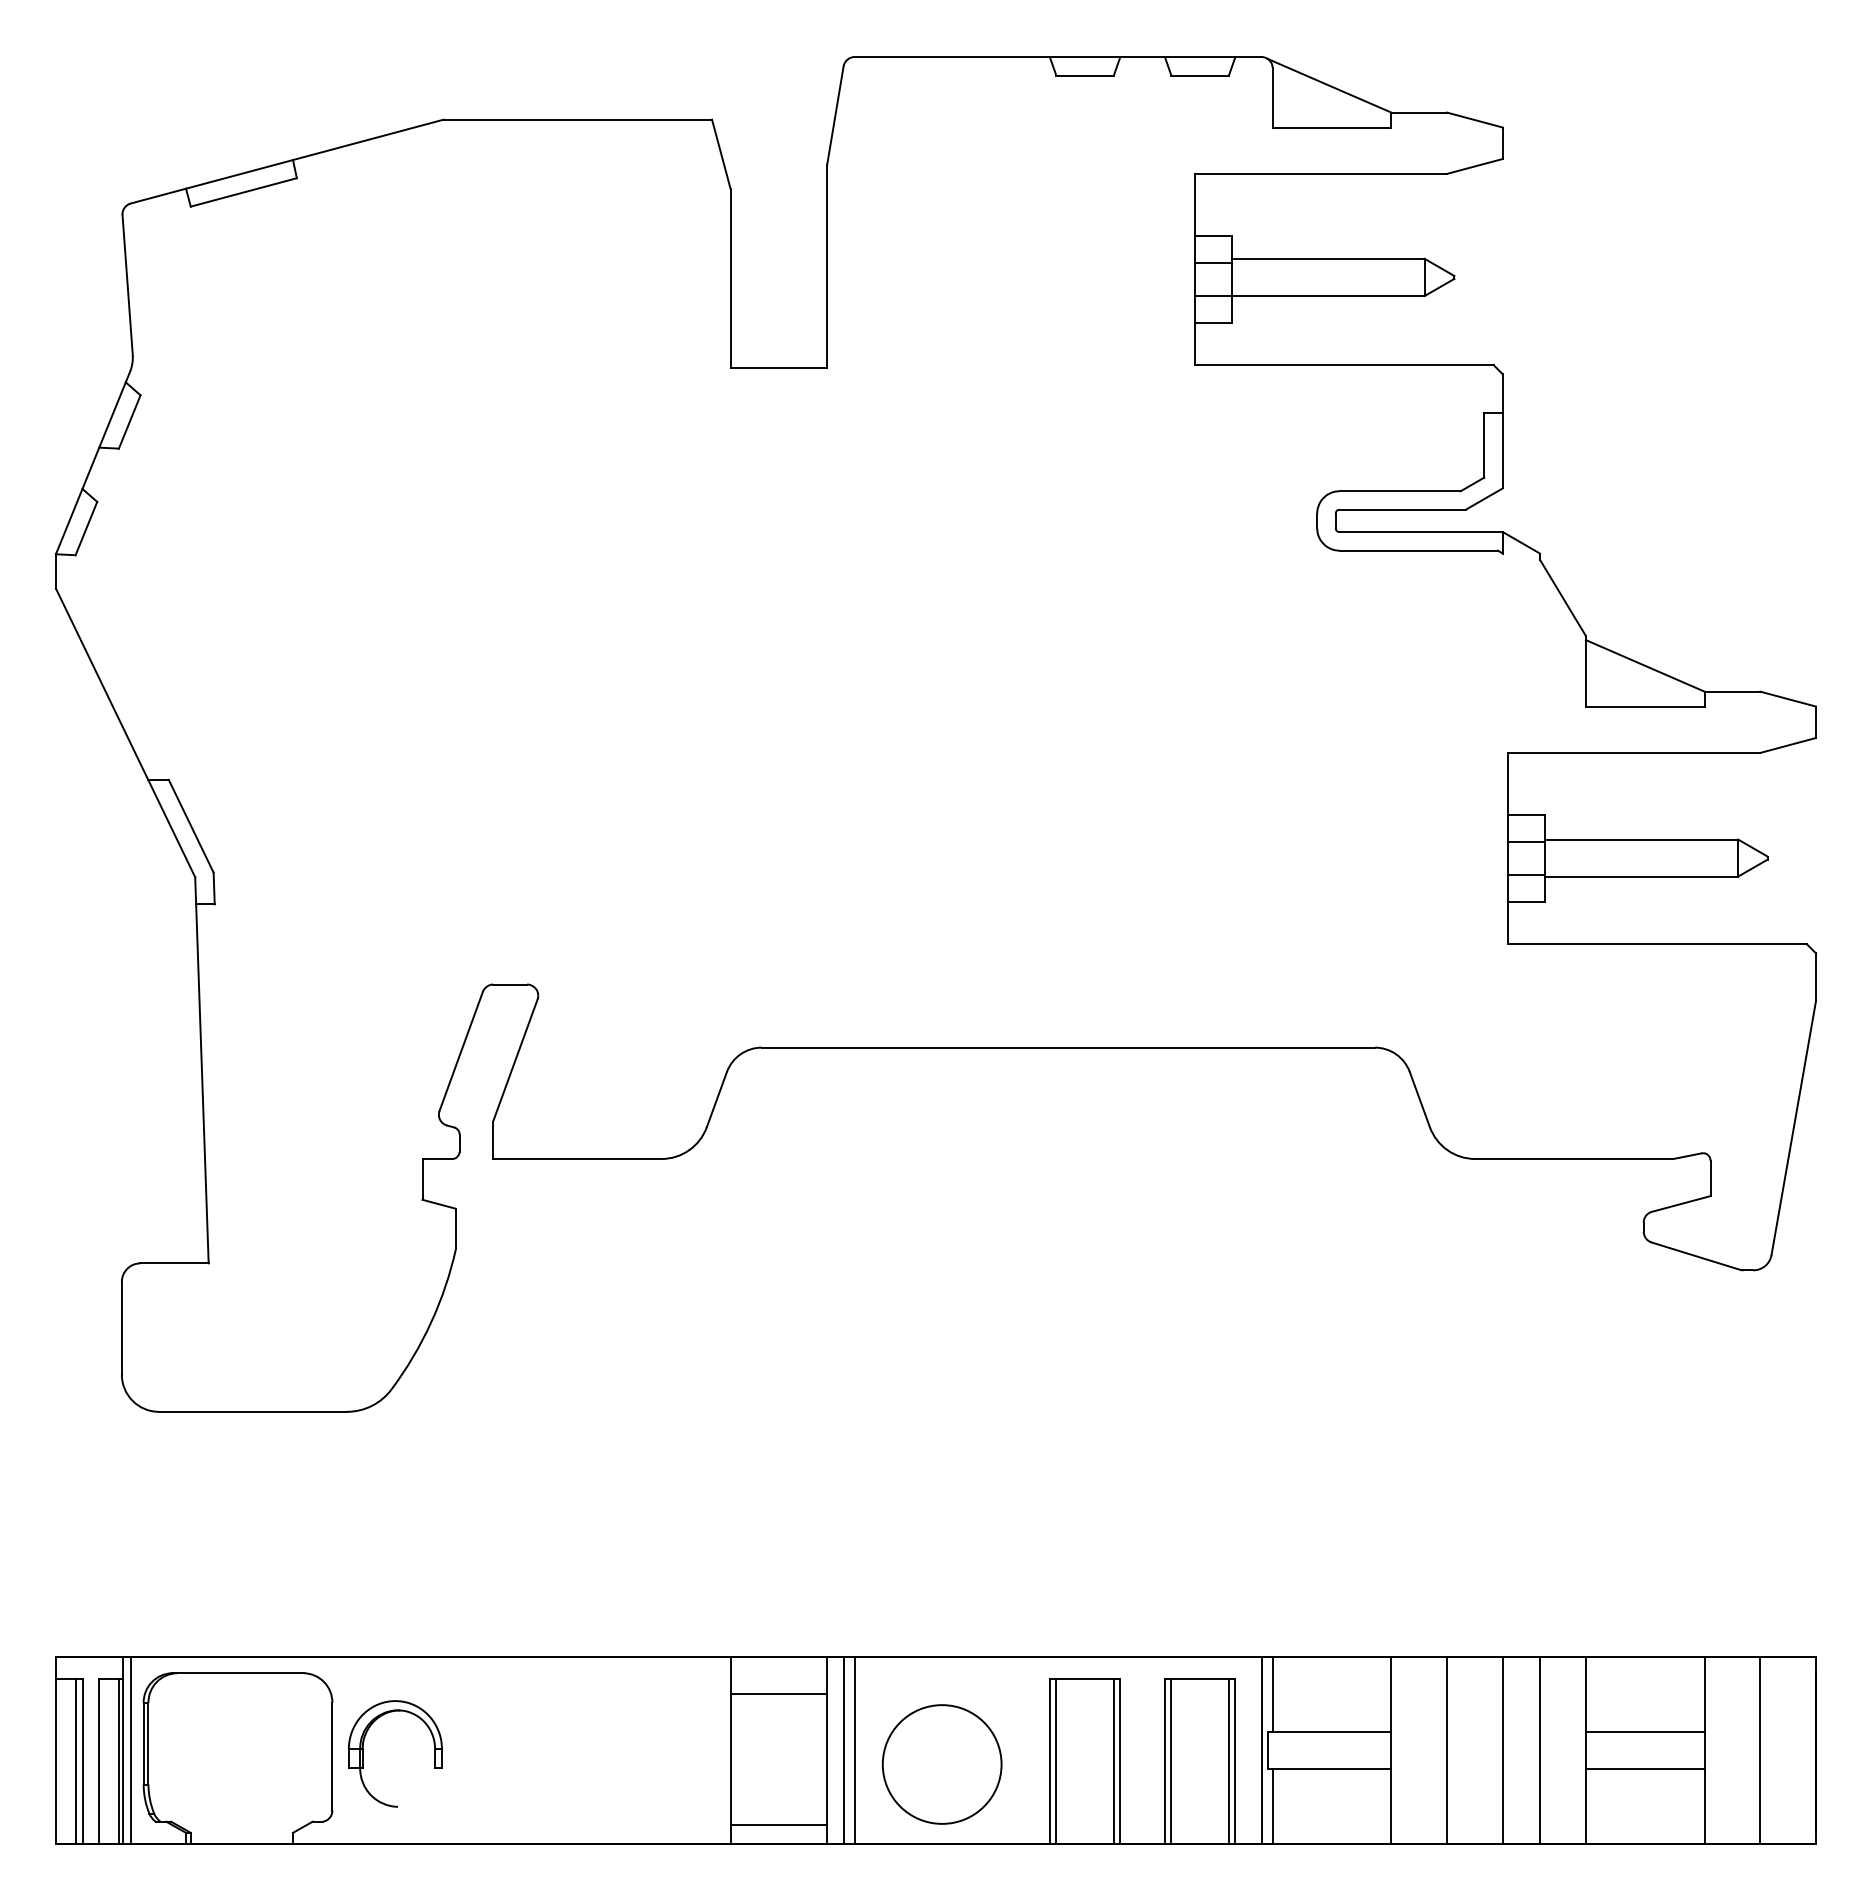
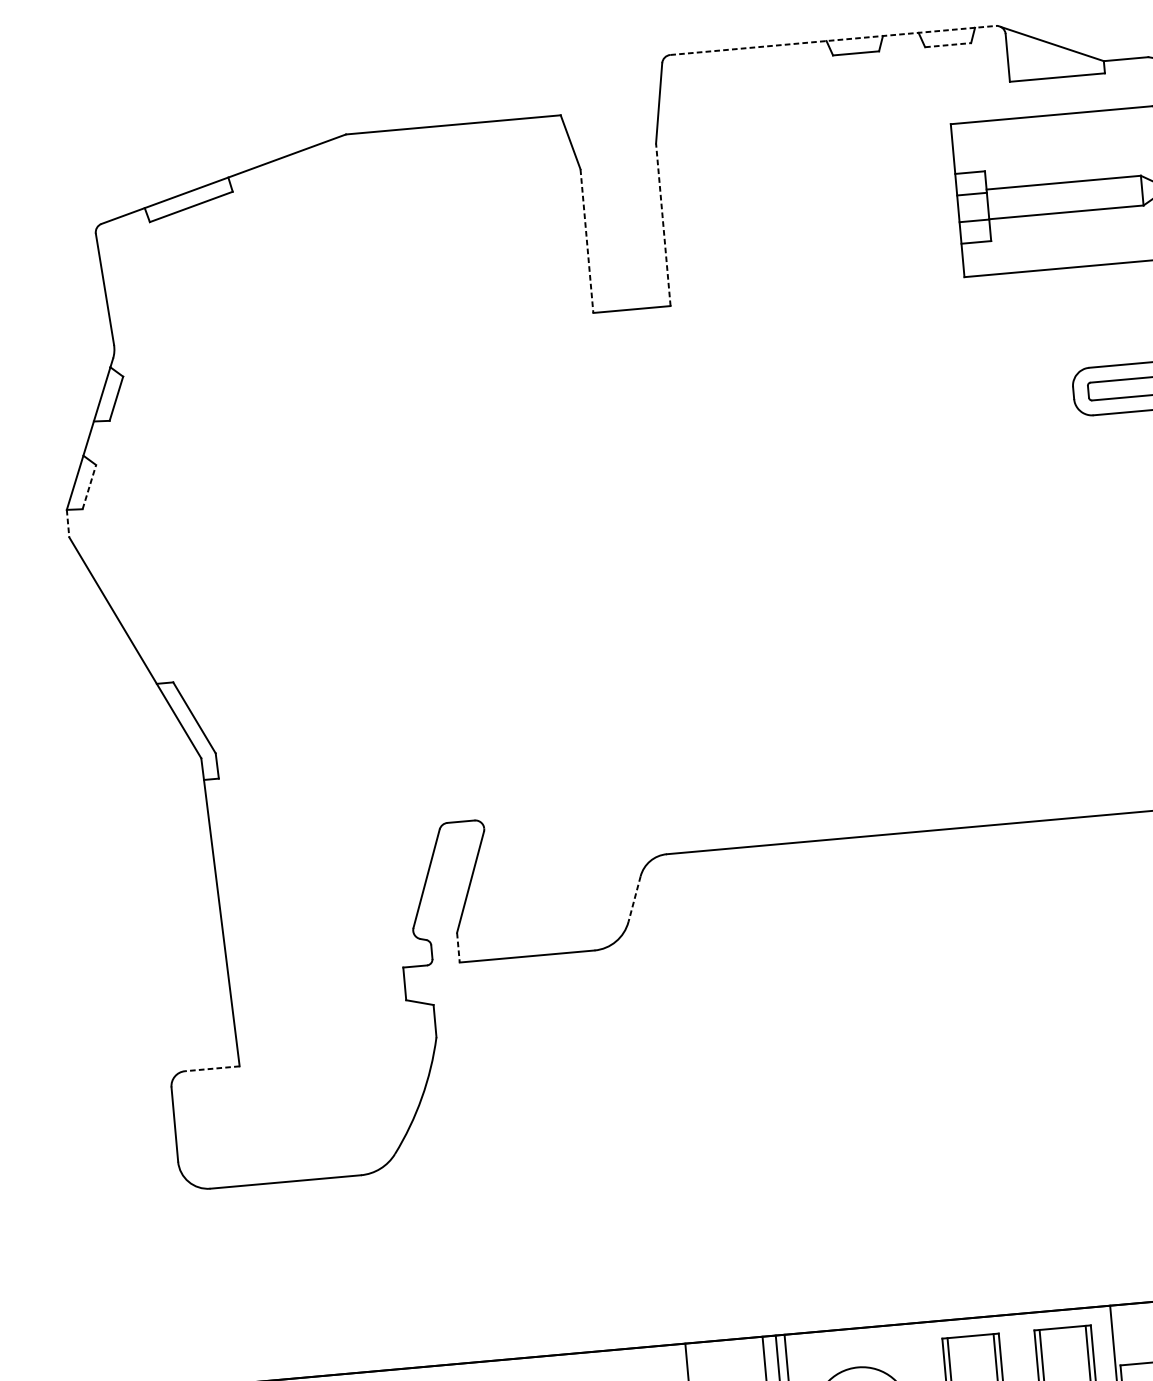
line: (1058, 57) -> (833, 40), solid -> dashed
line: (1200, 75) -> (948, 45), solid -> dashed
line: (827, 266) -> (663, 224), solid -> dashed
line: (730, 278) -> (586, 241), solid -> dashed
line: (86, 528) -> (89, 487), solid -> dashed
line: (55, 571) -> (67, 523), solid -> dashed
line: (716, 1100) -> (634, 899), solid -> dashed
line: (493, 1140) -> (458, 947), solid -> dashed
line: (174, 1263) -> (212, 1068), solid -> dashed
line: (778, 1693) -> (726, 1369), removed
line: (1272, 1693) -> (1121, 1334), removed

